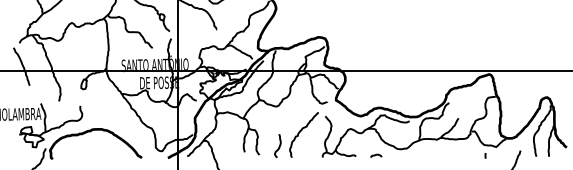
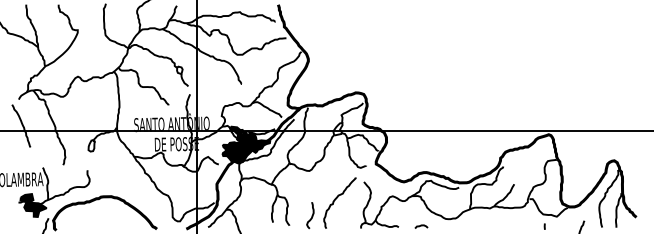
fill: (221, 83) -> (246, 144), added
fill: (32, 137) -> (33, 205), added

